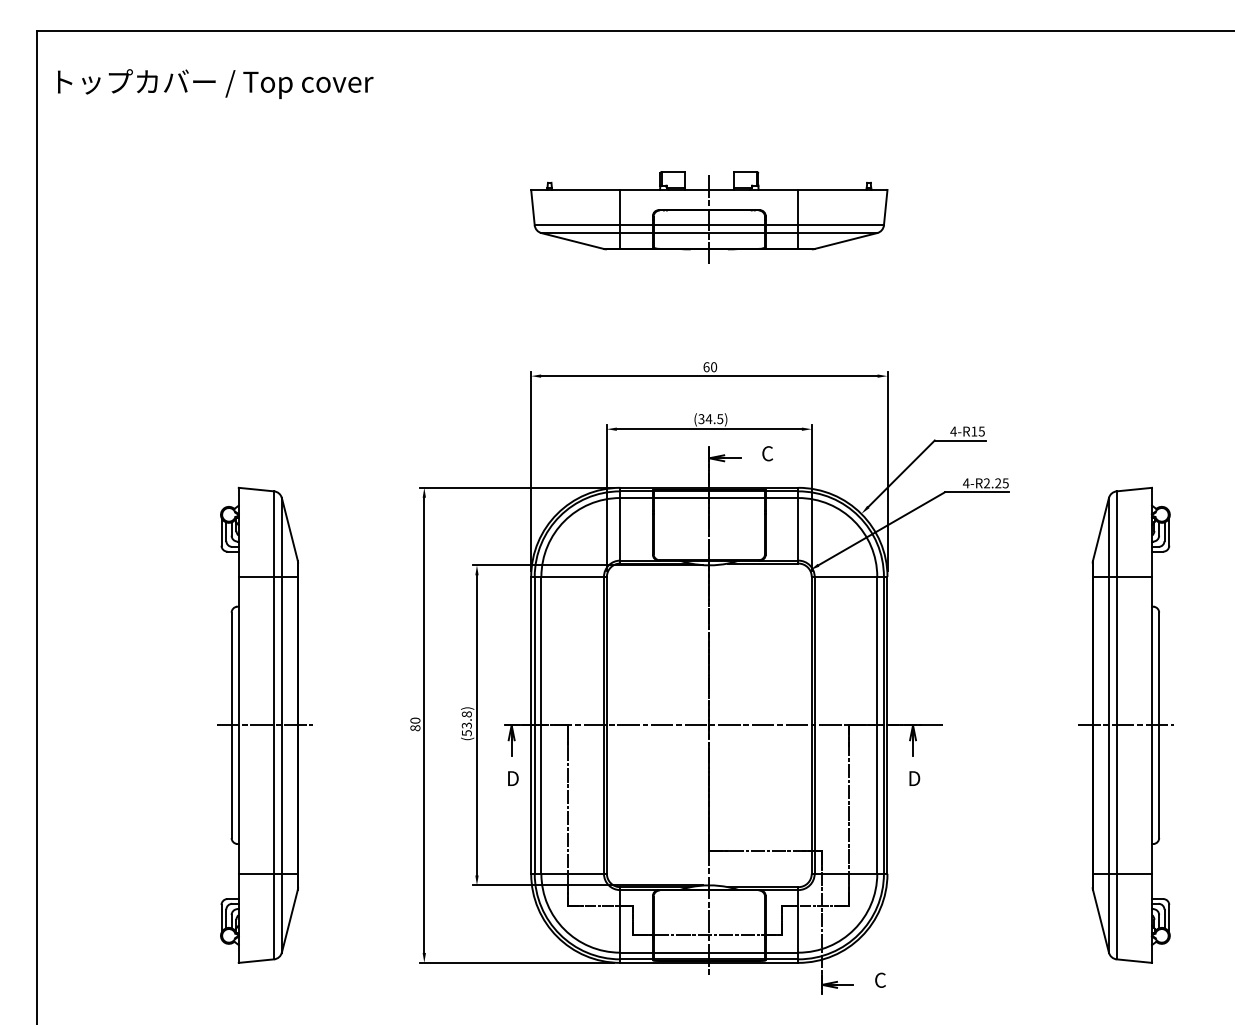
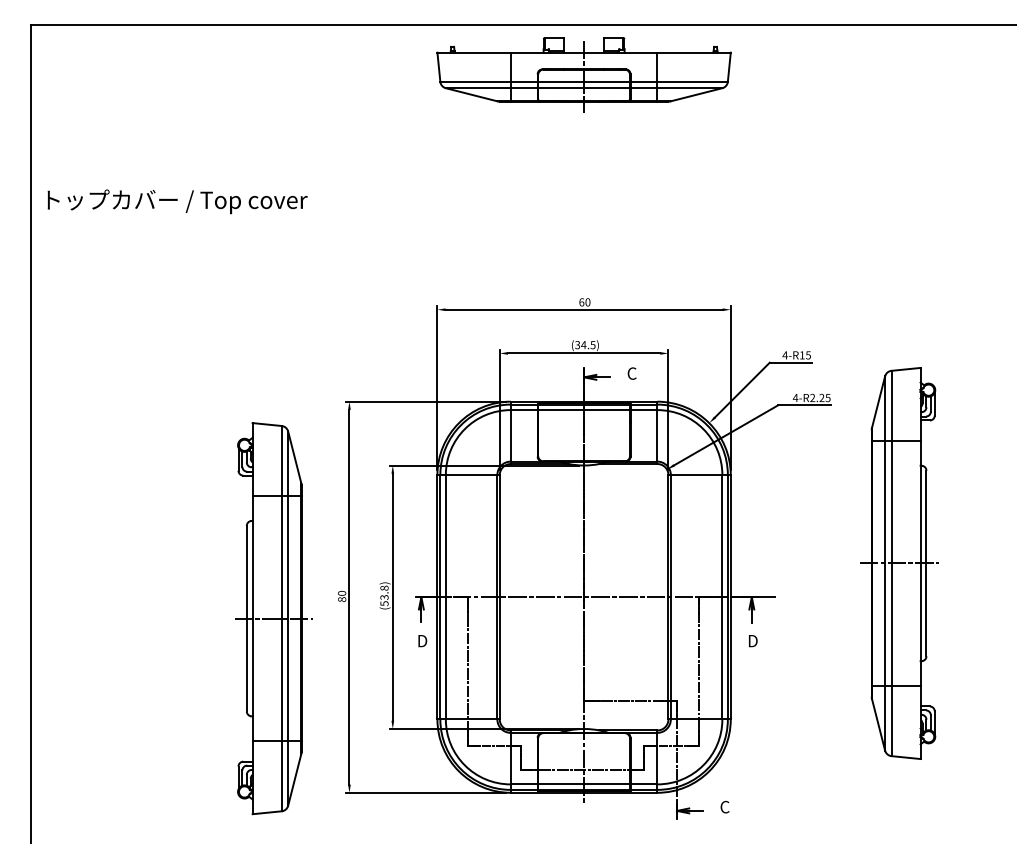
text: (215, 83) -> (177, 201), moved
part: (709, 217) -> (584, 75), moved
part: (264, 724) -> (273, 617), moved
part: (1125, 724) -> (898, 562), moved

